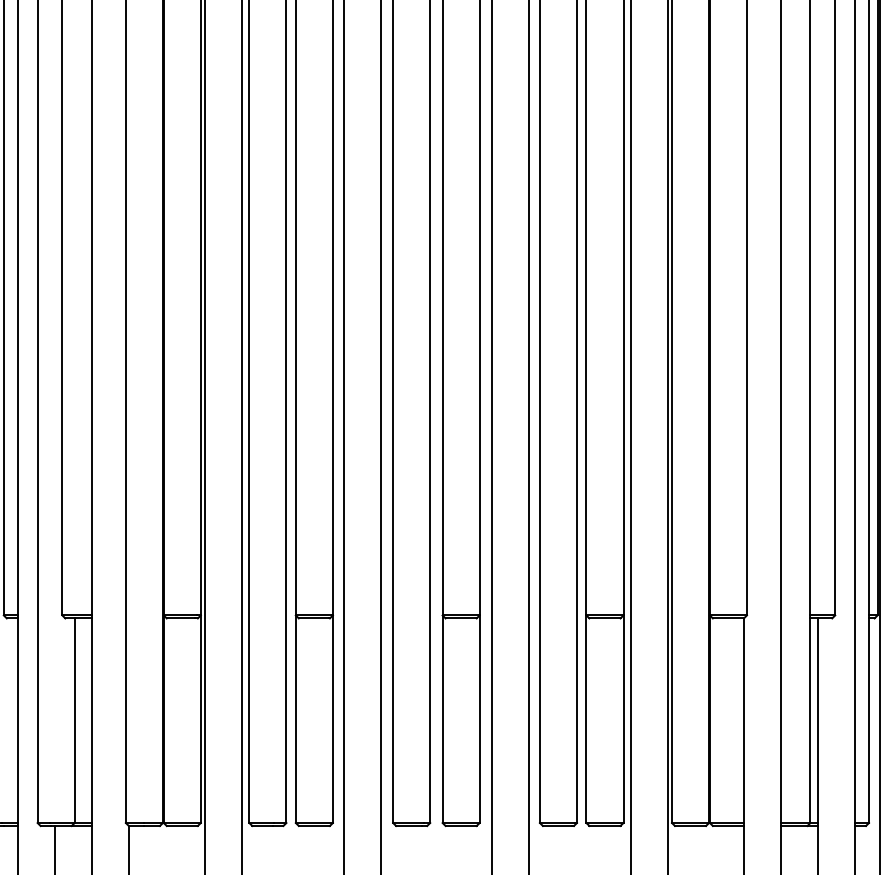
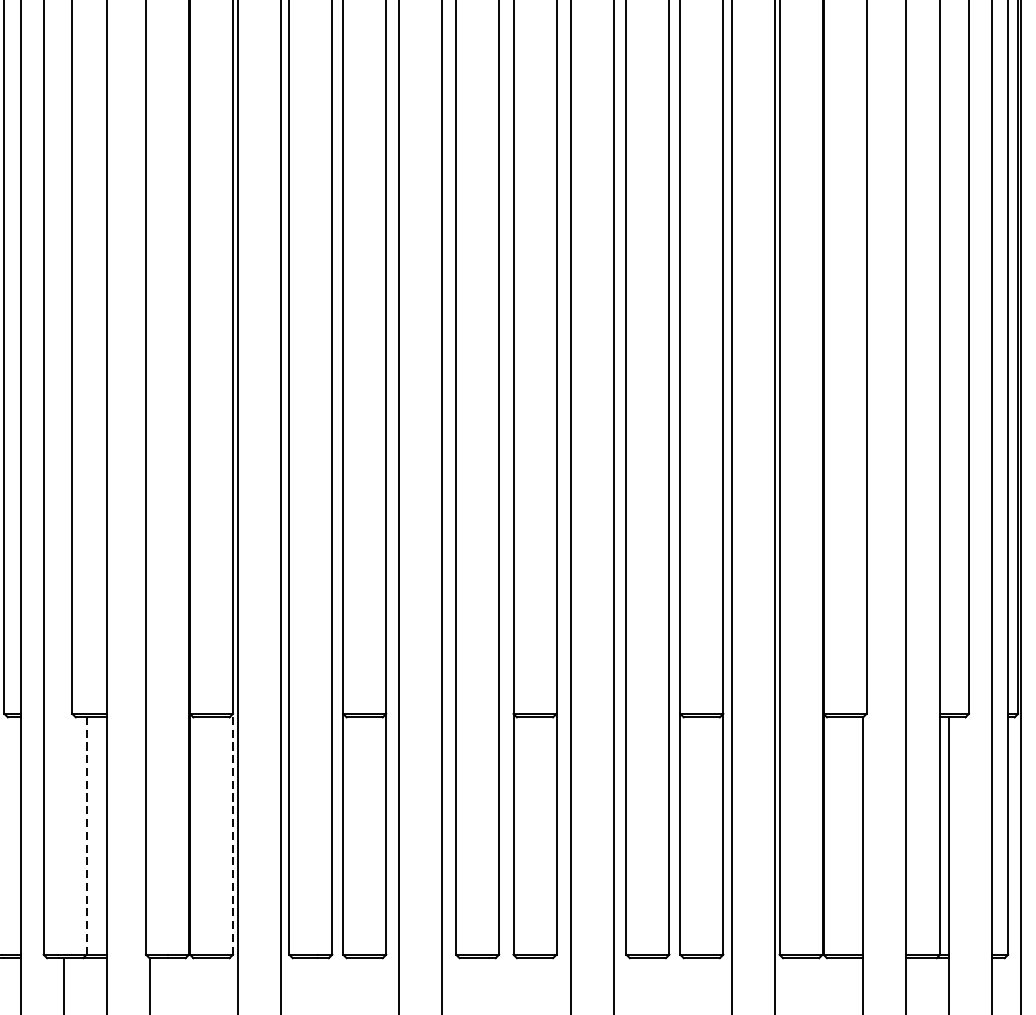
line: (200, 719) -> (232, 834), solid -> dashed
line: (74, 720) -> (86, 835), solid -> dashed

